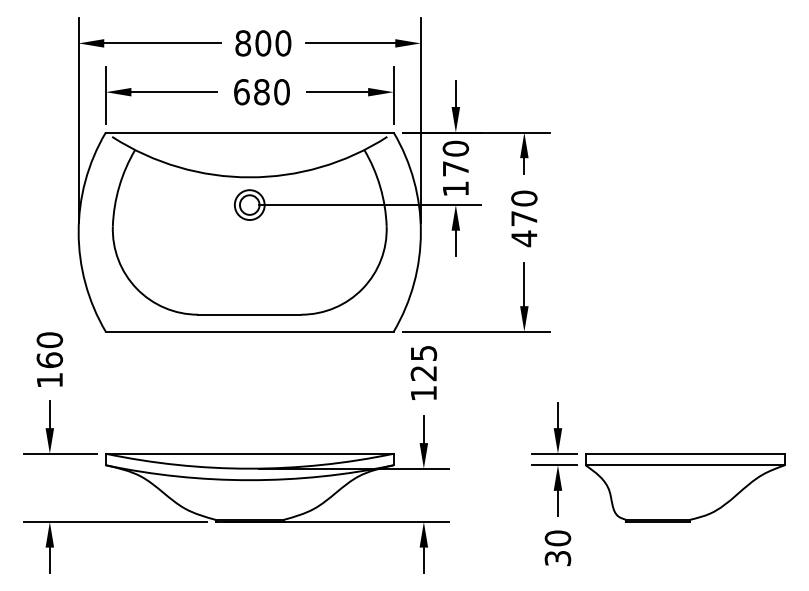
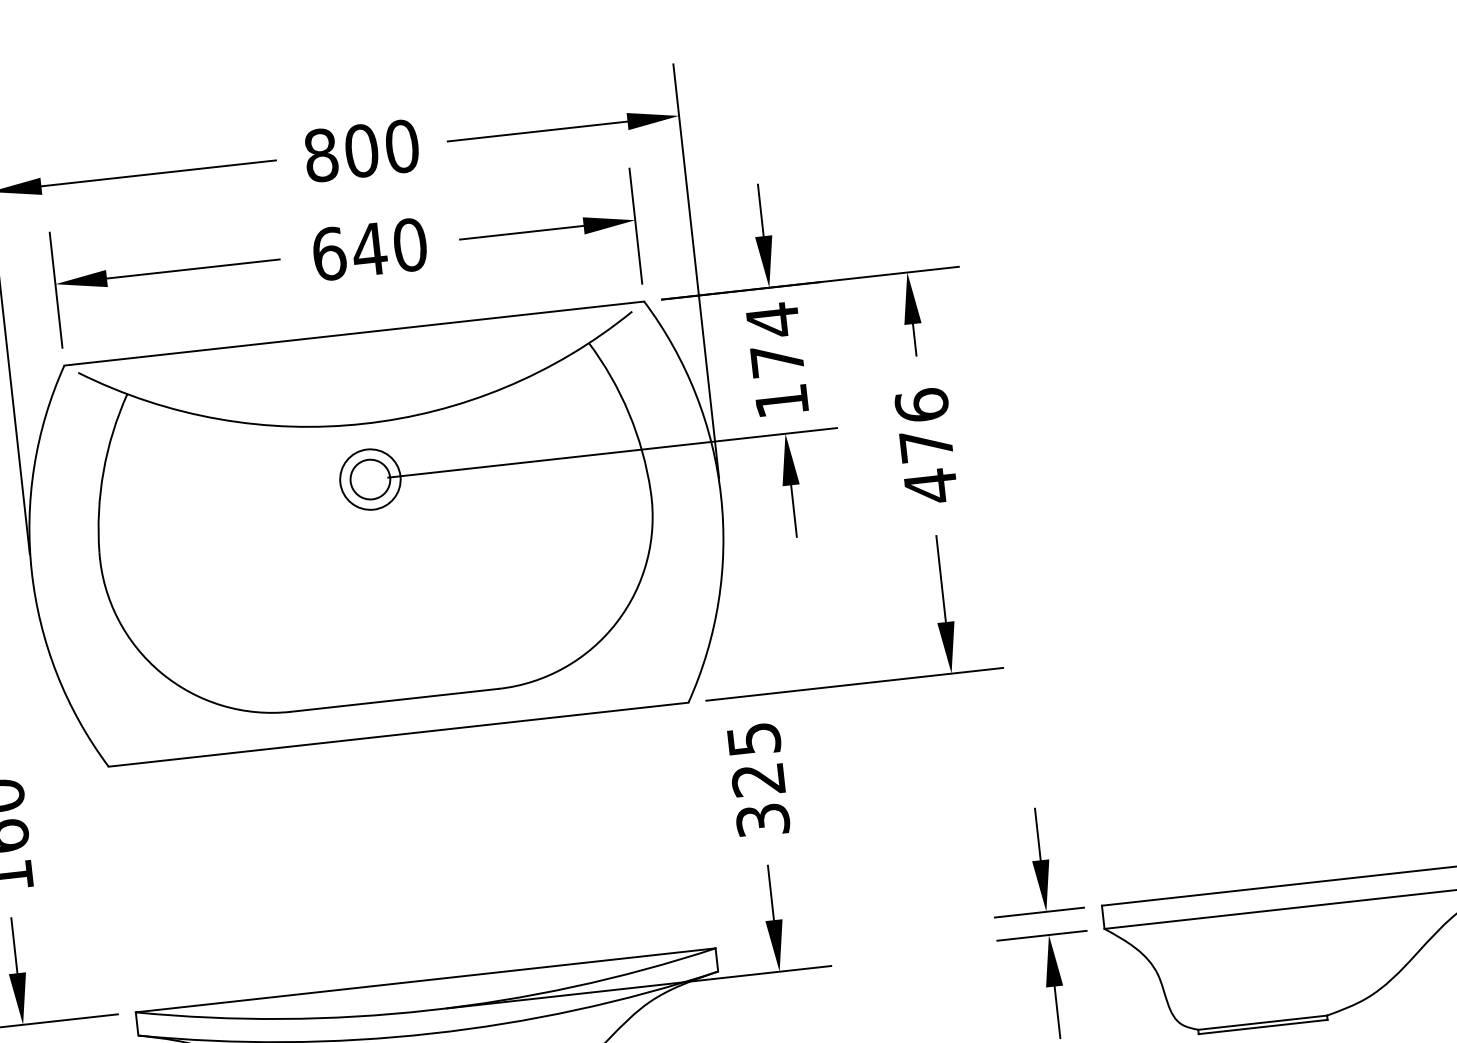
text: (261, 92) -> (369, 250), 680 -> 640
text: (455, 148) -> (772, 319), 170 -> 174
text: (524, 198) -> (922, 405), 470 -> 476
text: (423, 393) -> (762, 820), 125 -> 325

